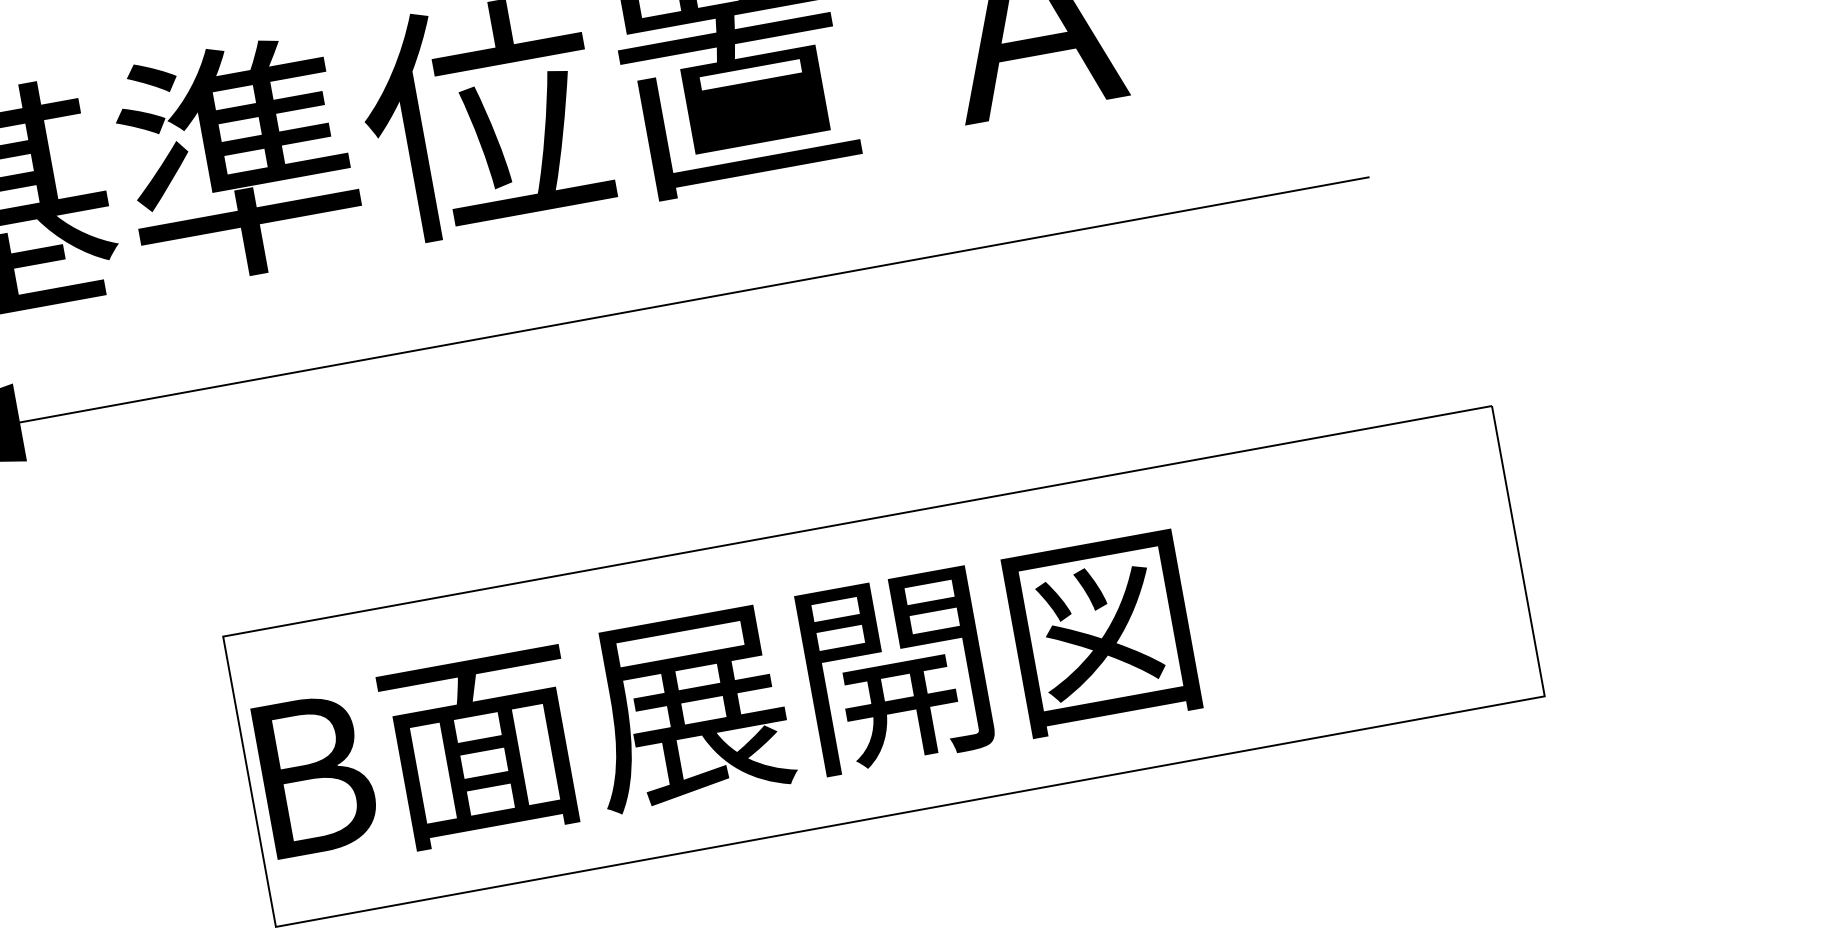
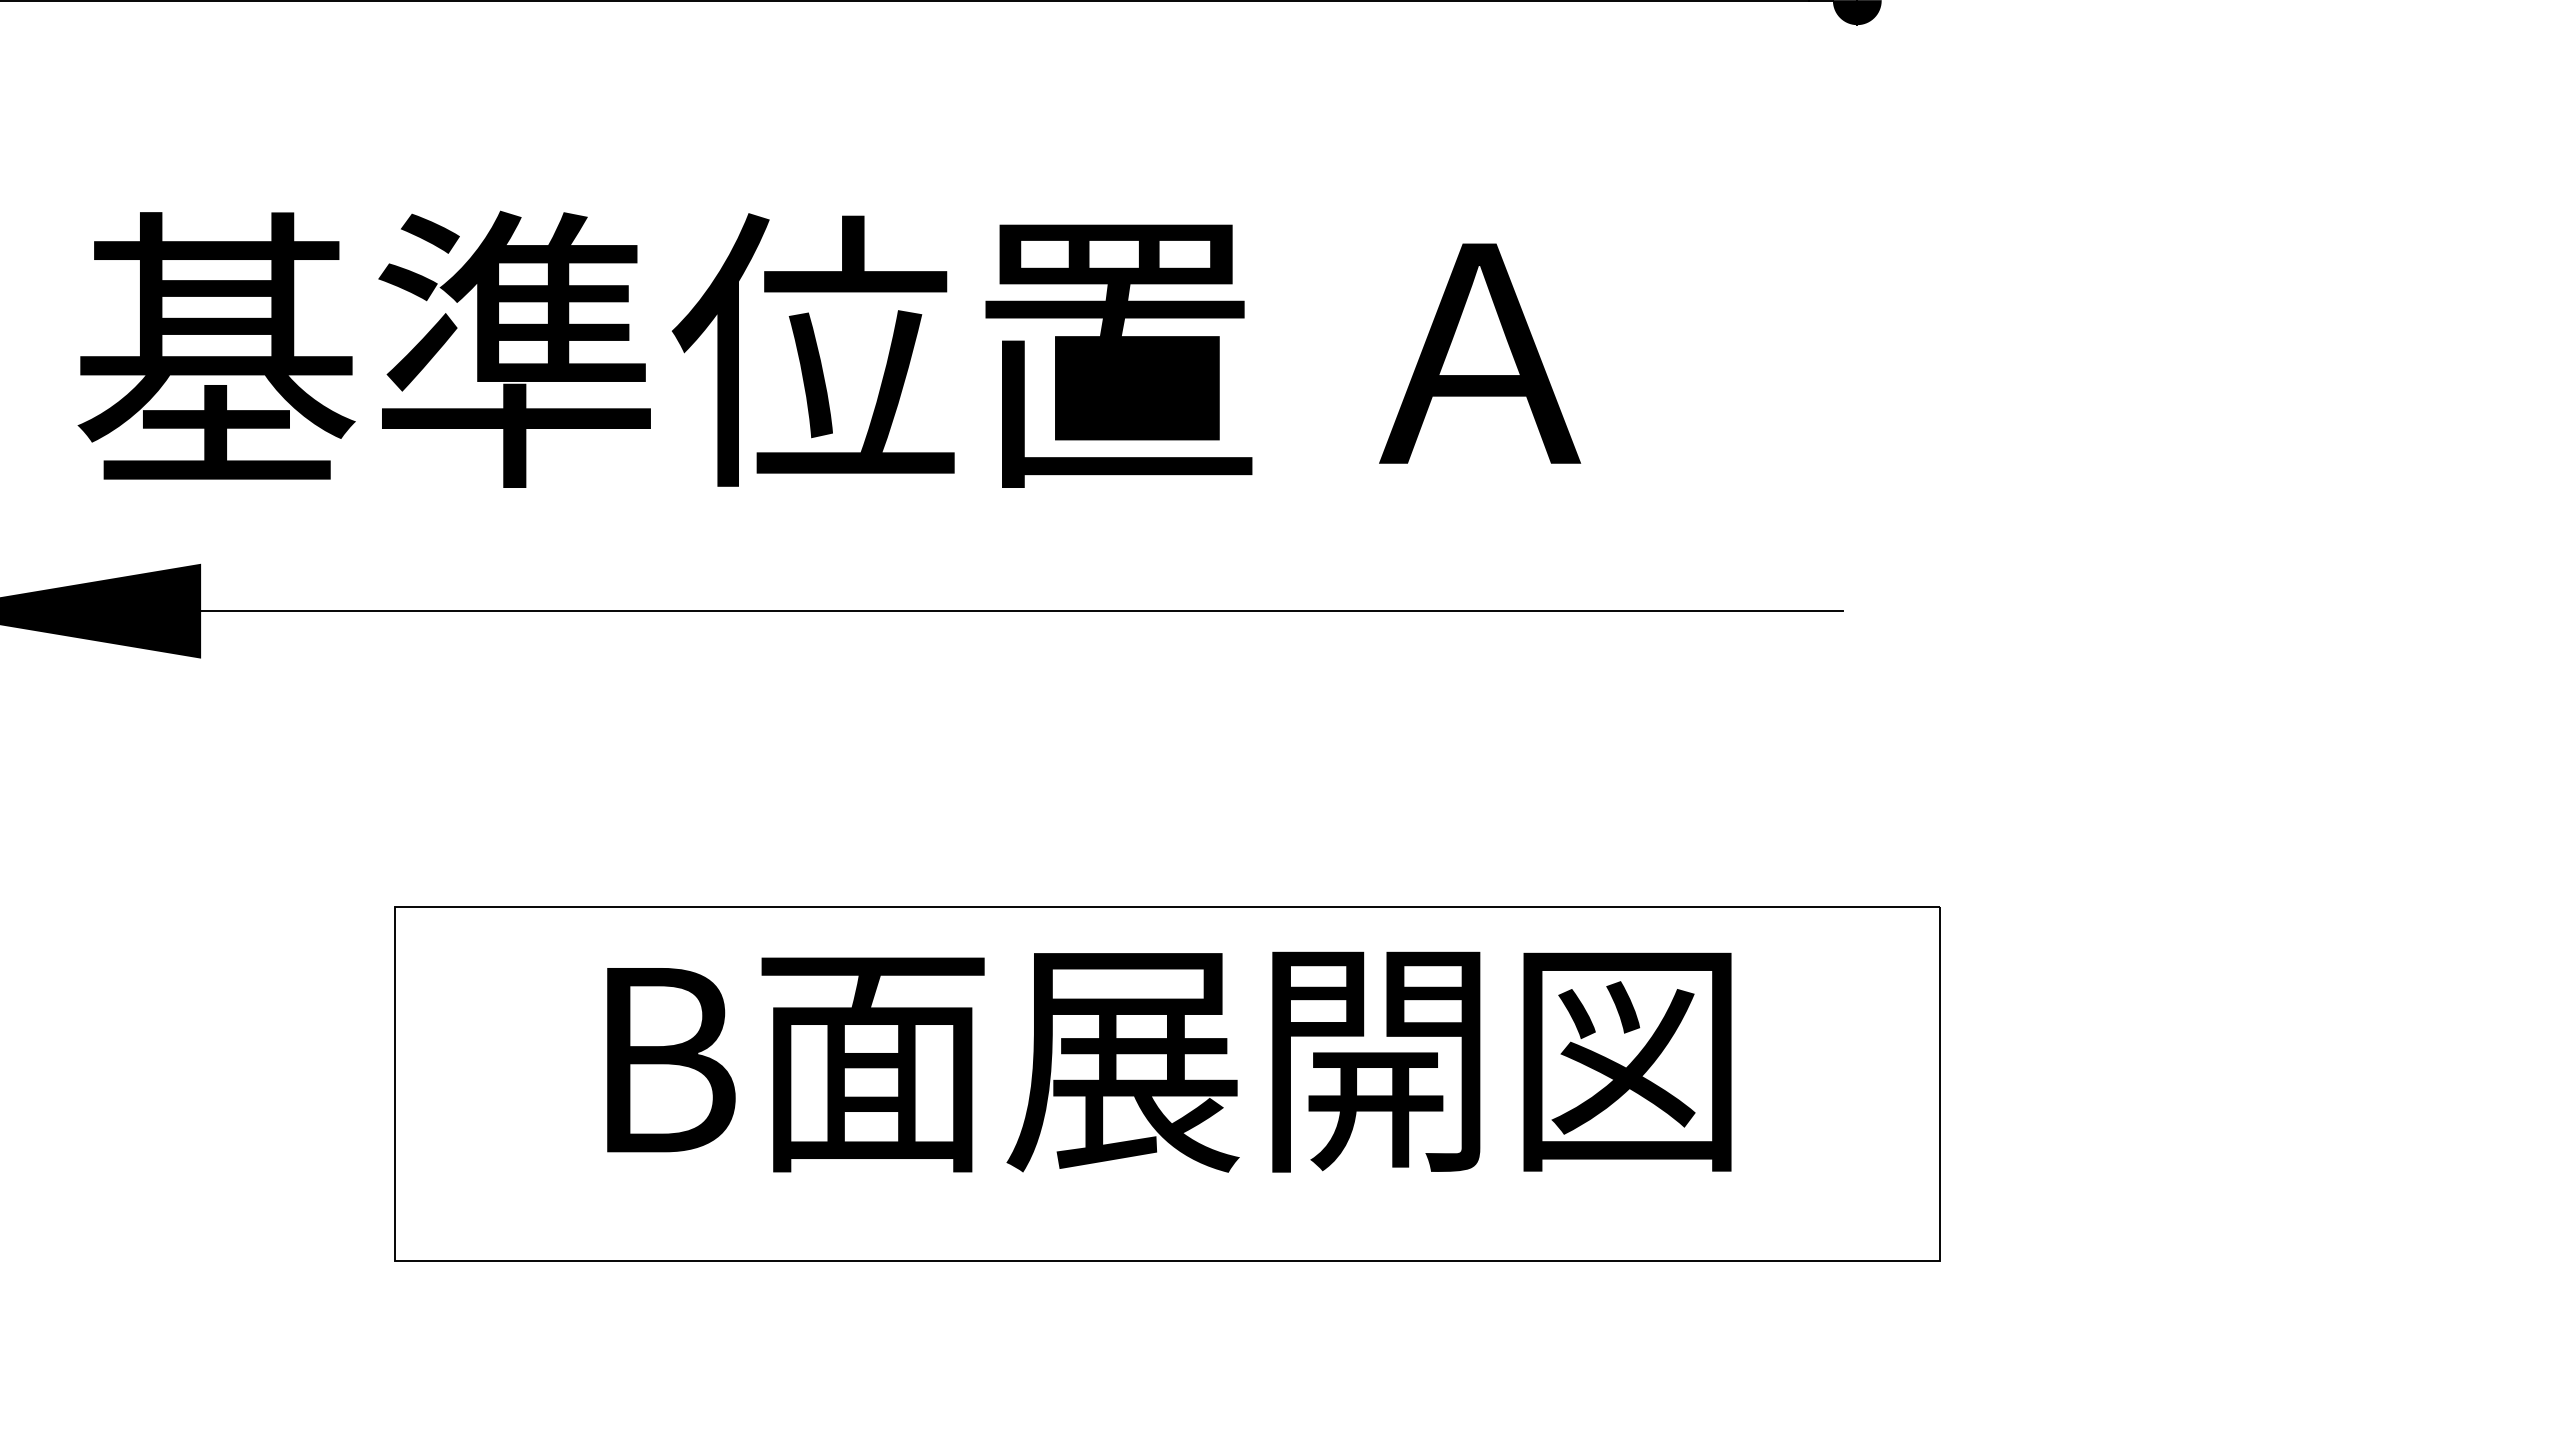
text: (725, 701) -> (1169, 1061), moved

